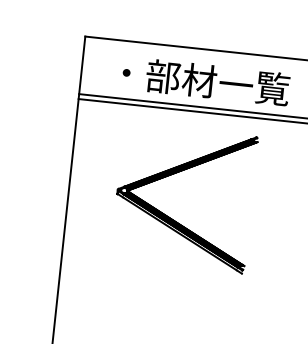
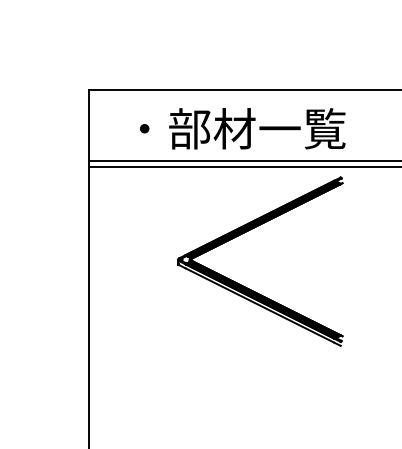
part: (171, 218) -> (247, 287), moved

